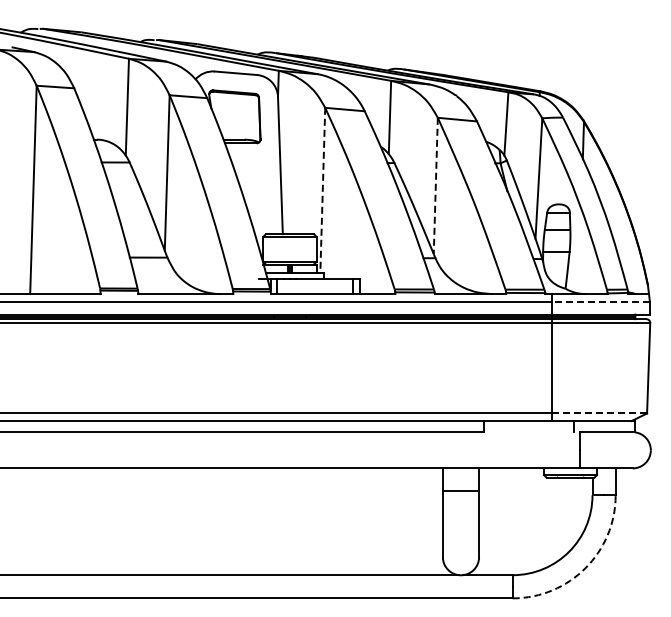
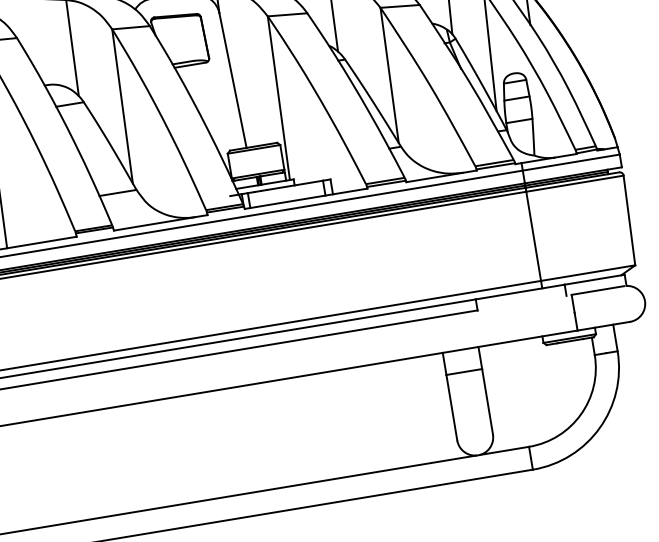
line: (435, 186) -> (389, 75), dashed -> solid
line: (322, 190) -> (278, 98), dashed -> solid
line: (600, 301) -> (570, 162), dashed -> solid
line: (599, 413) -> (588, 273), dashed -> solid
arc: (585, 568) -> (599, 428), dashed -> solid

